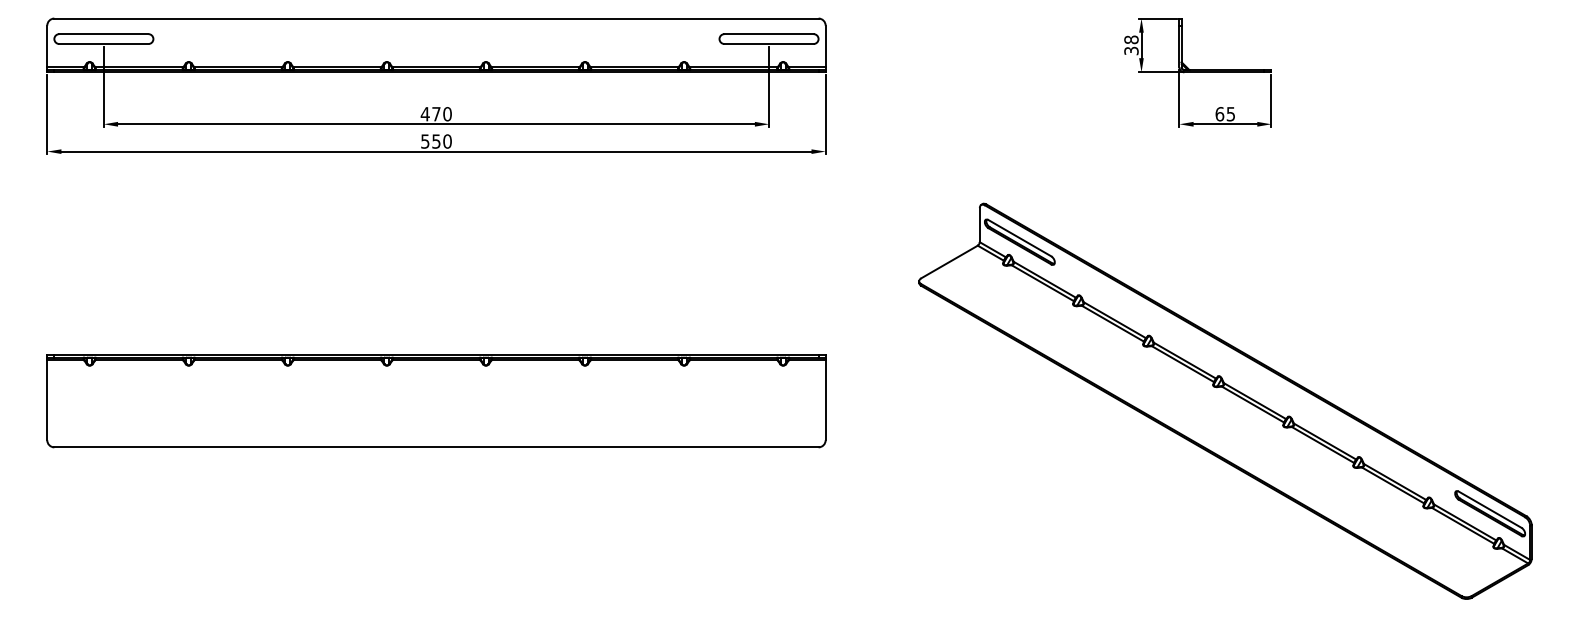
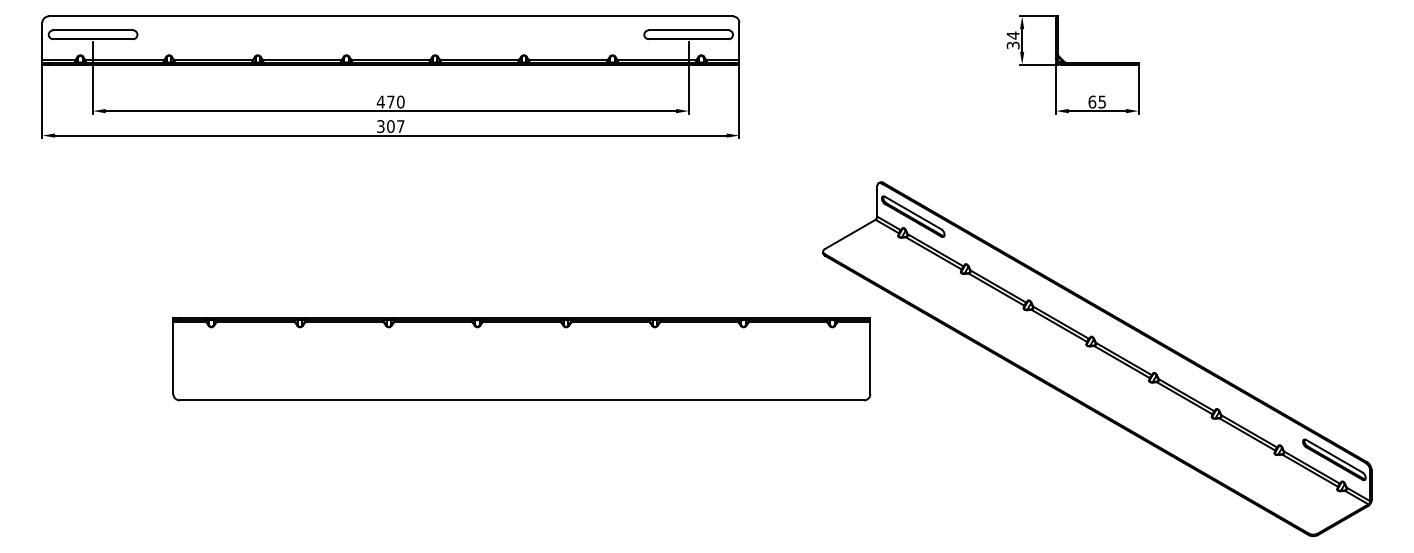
text: (1130, 39) -> (1012, 35), 38 -> 34
text: (436, 141) -> (390, 126), 550 -> 307
part: (436, 401) -> (521, 359), moved

